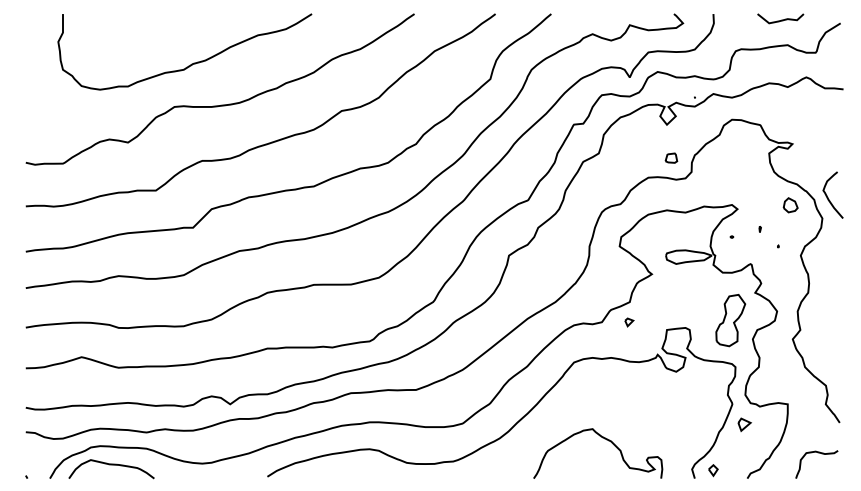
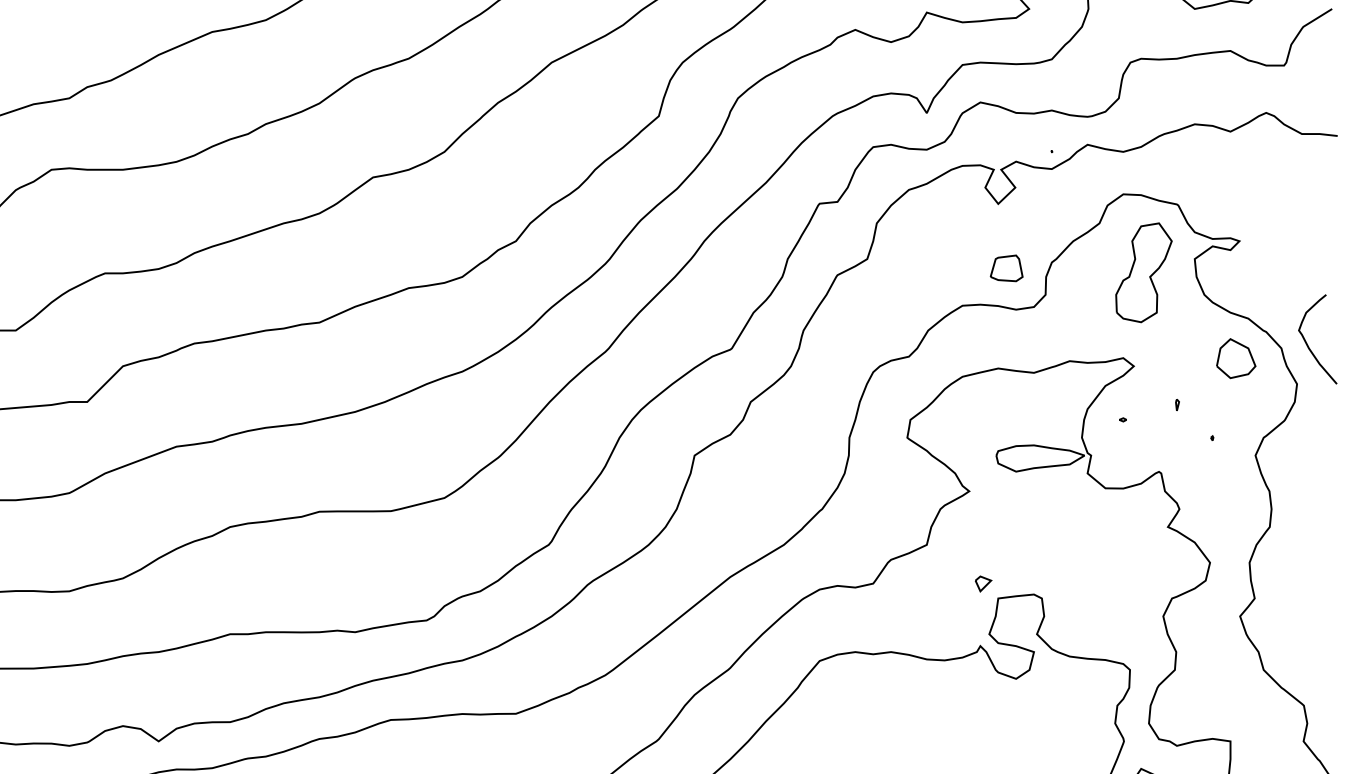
part: (671, 157) -> (1006, 266), size x1.43
part: (790, 205) -> (1235, 359), size x1.43
part: (730, 320) -> (1143, 272), moved
part: (629, 322) -> (983, 584), moved

